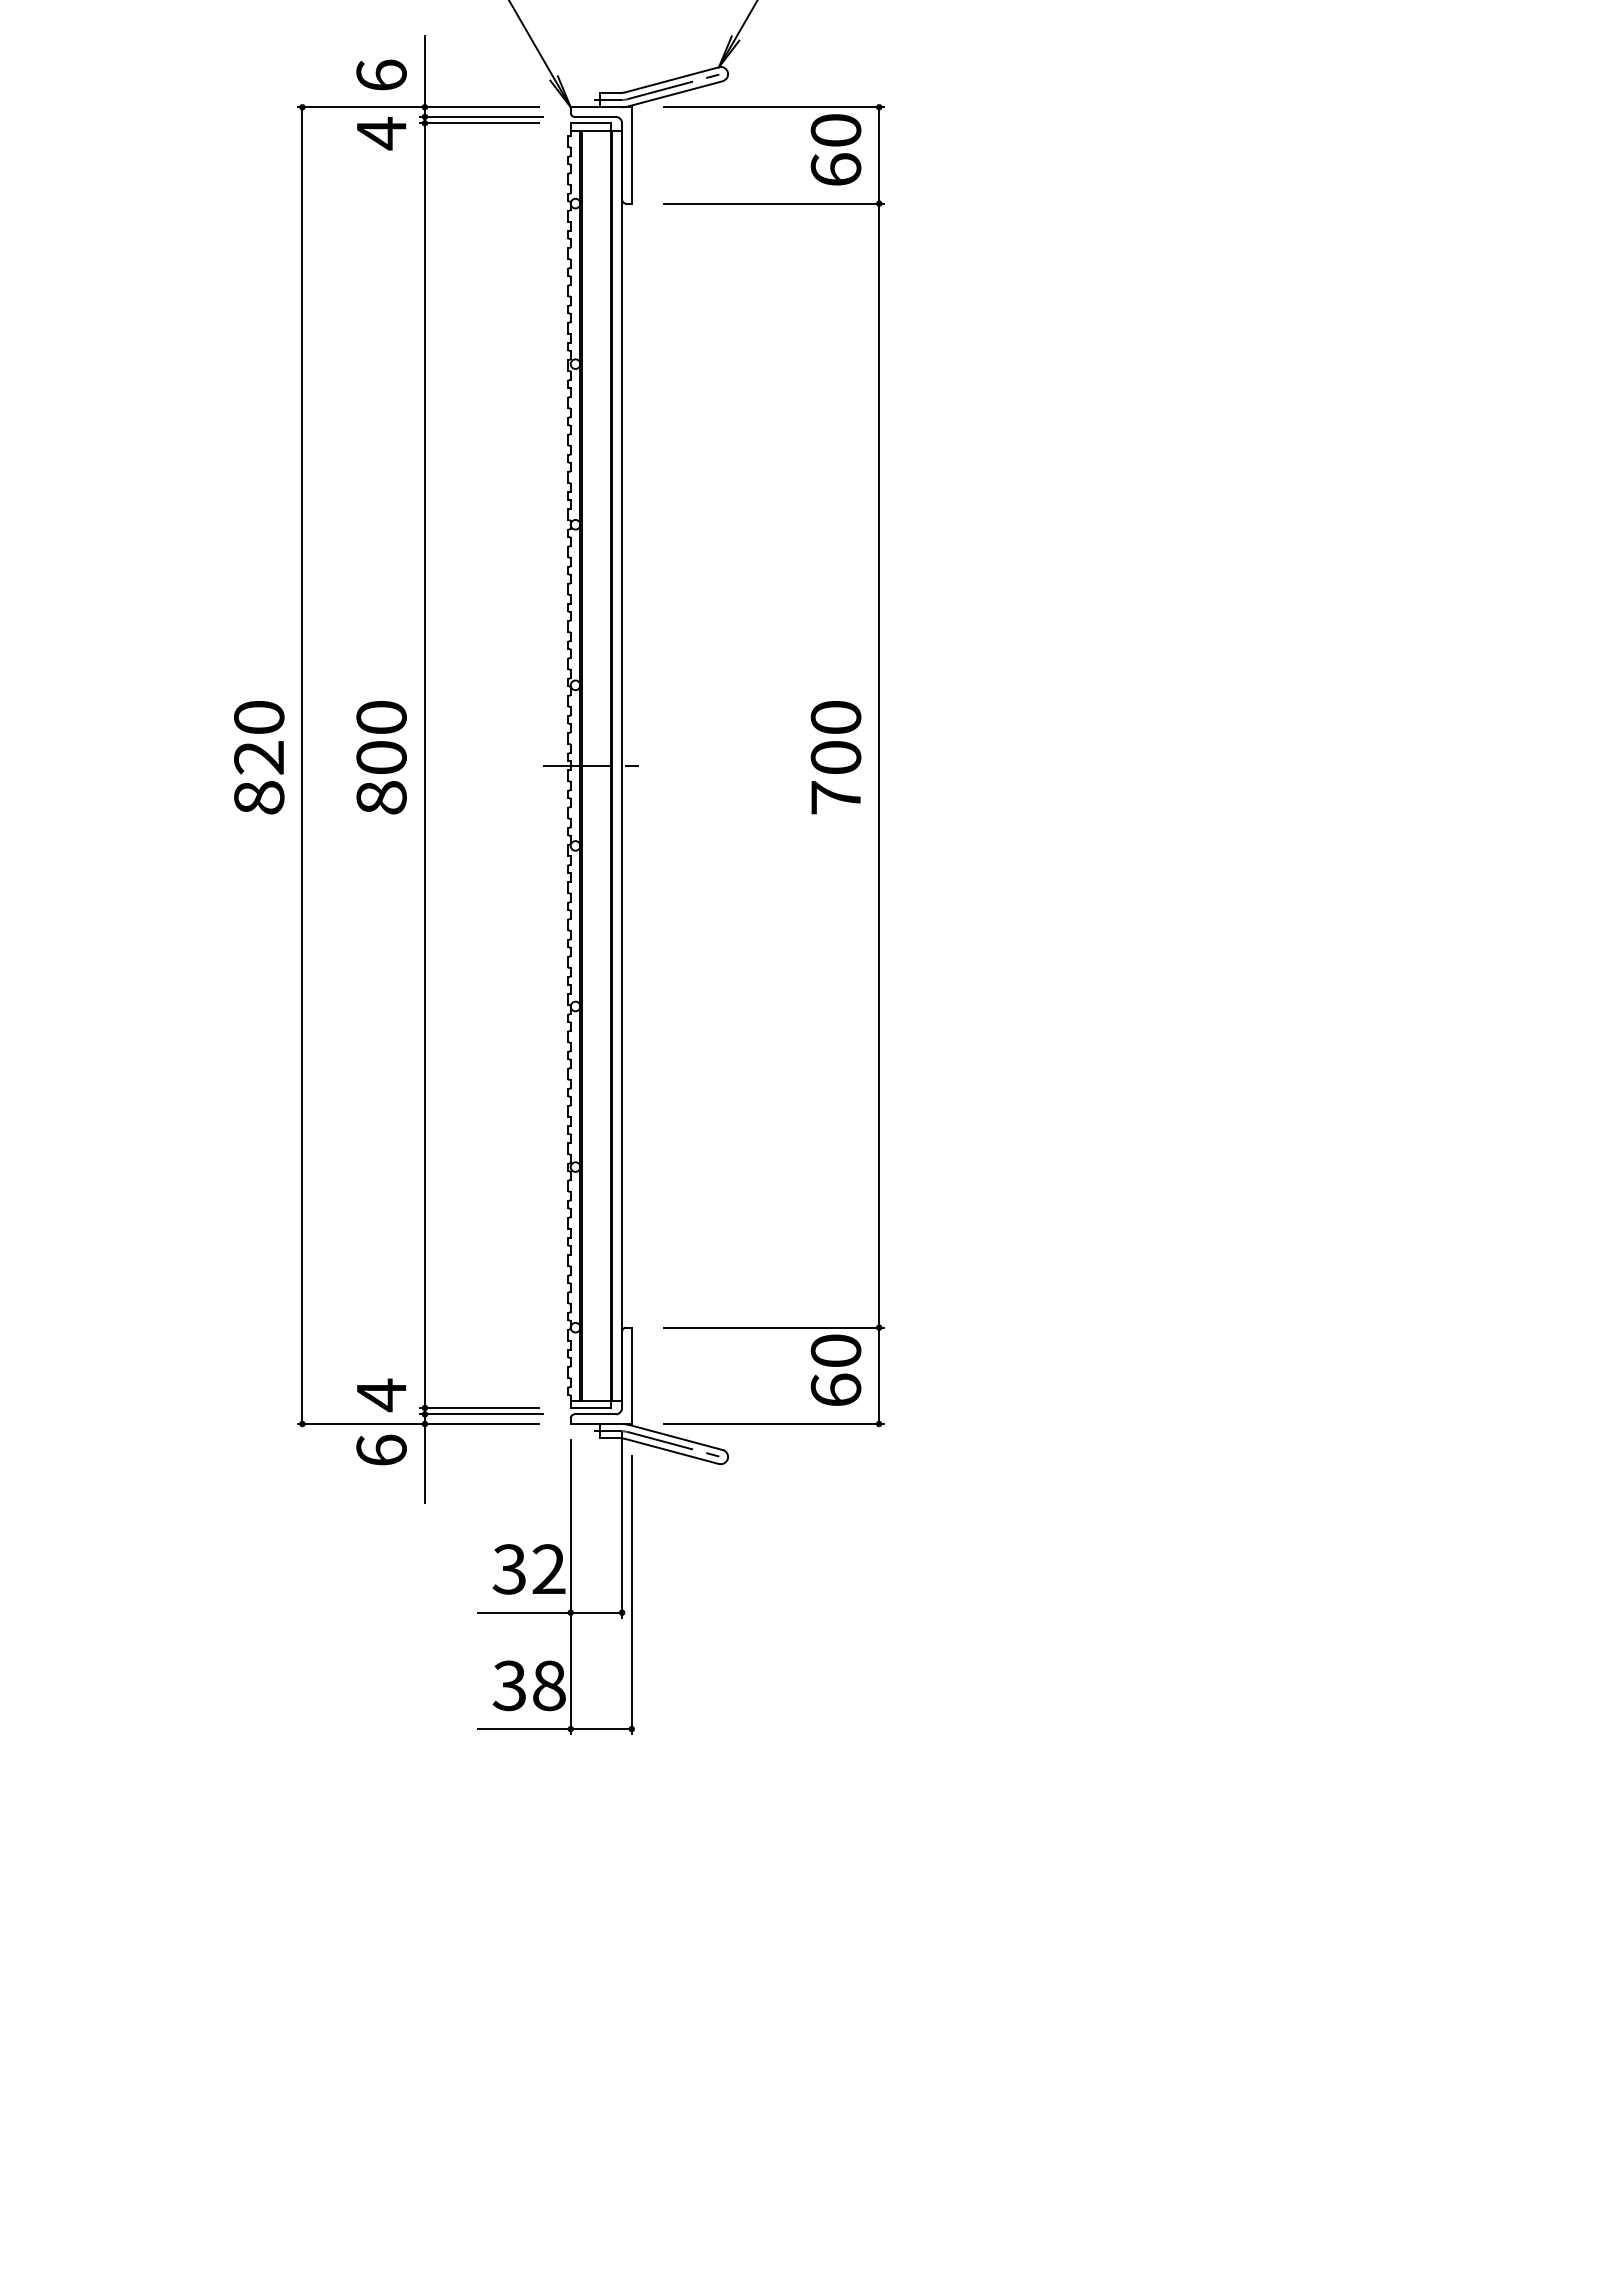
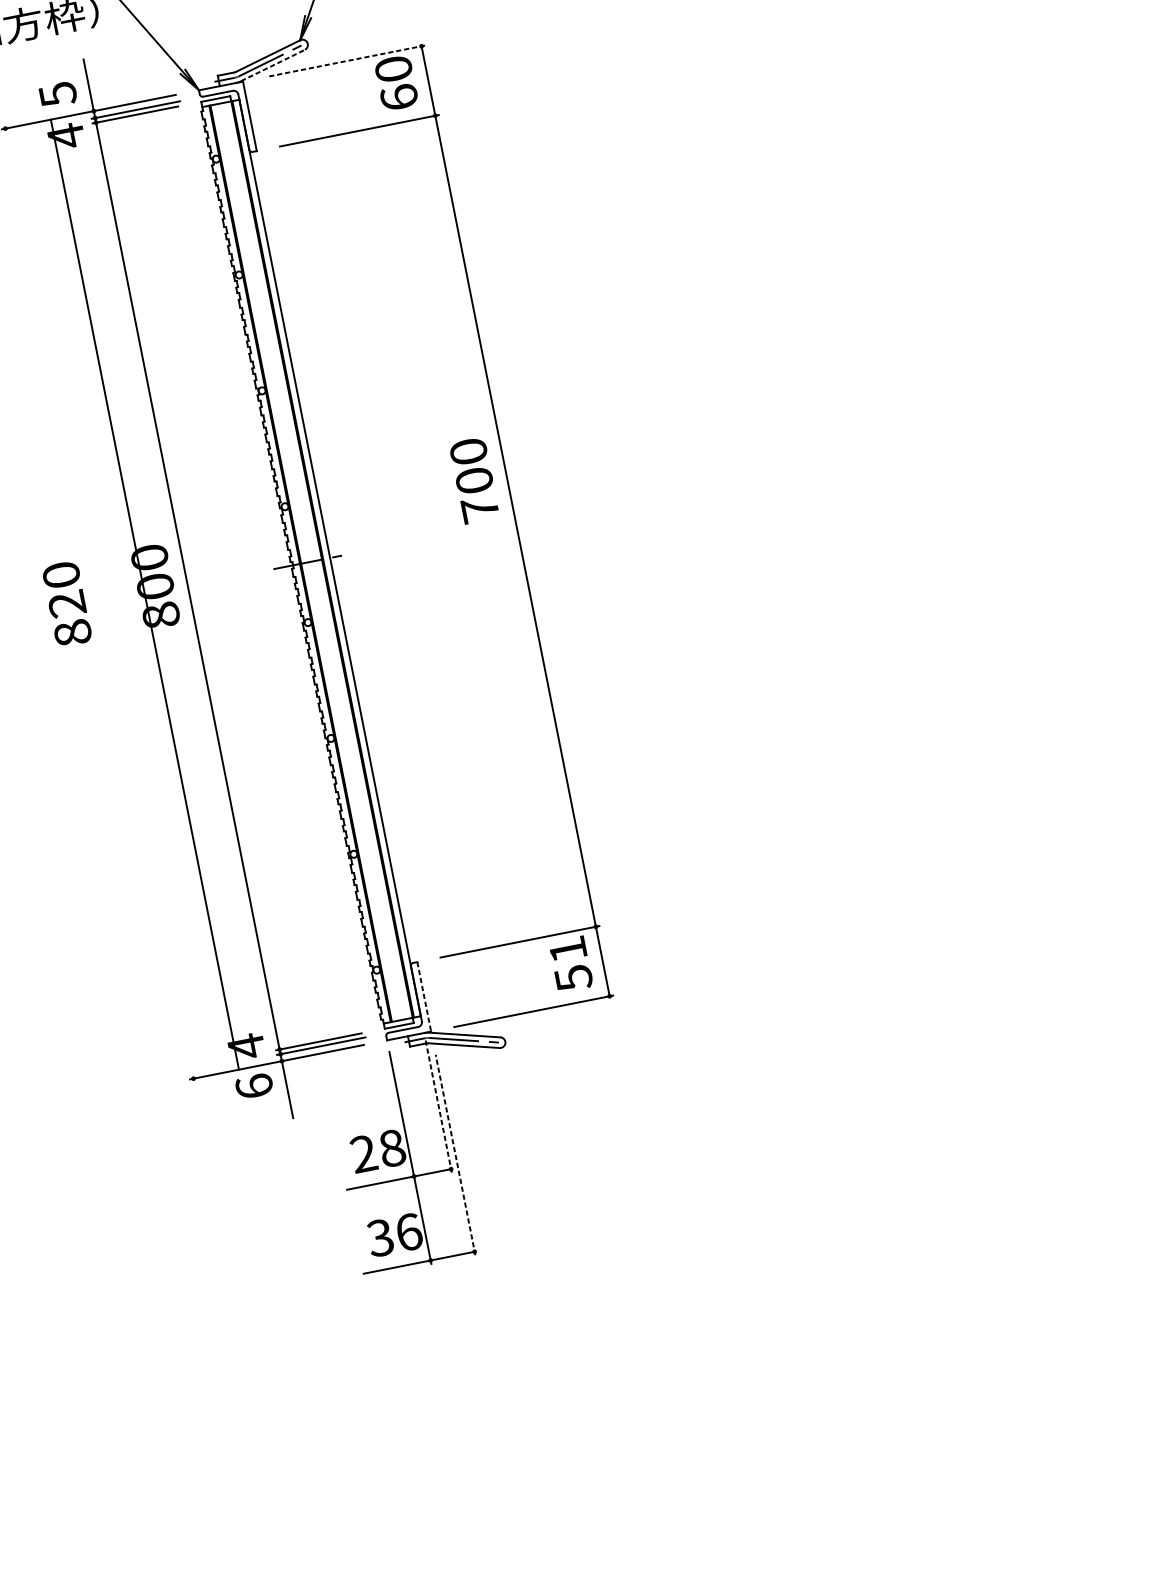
text: (381, 75) -> (57, 94), 6 -> 5
line: (676, 93) -> (273, 65), solid -> dashed
line: (773, 107) -> (345, 61), solid -> dashed
text: (835, 757) -> (474, 480), moved
line: (302, 765) -> (144, 594), moved
text: (835, 1370) -> (570, 963), 60 -> 51
line: (631, 1376) -> (424, 997), solid -> dashed
line: (622, 1524) -> (438, 1105), solid -> dashed
text: (528, 1569) -> (377, 1151), 32 -> 28
line: (631, 1595) -> (455, 1155), solid -> dashed
text: (549, 1685) -> (409, 1232), 38 -> 36

